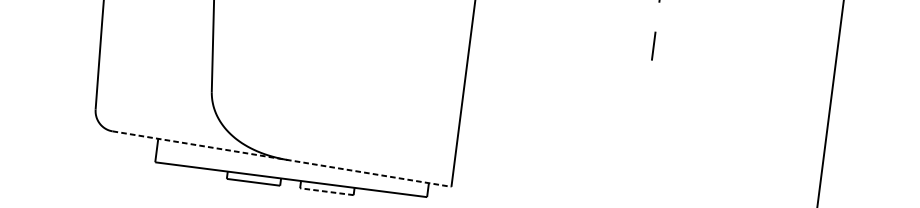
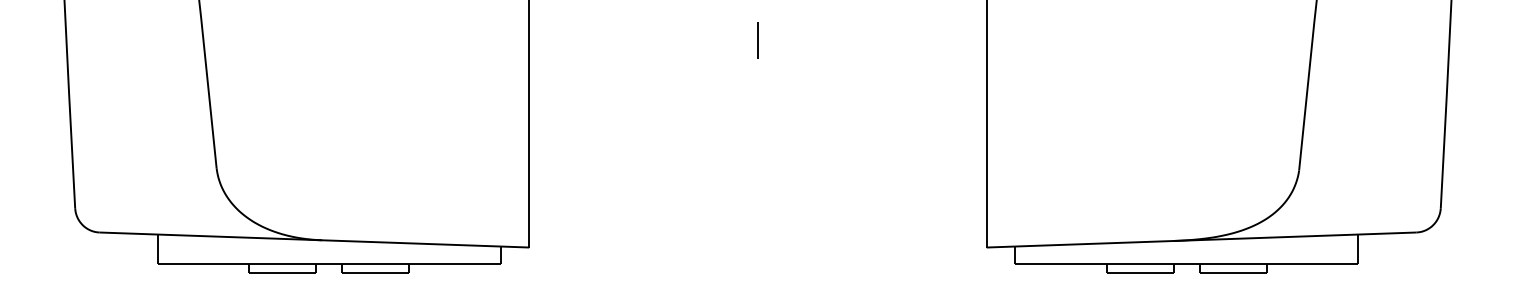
line: (282, 159) -> (314, 240), dashed -> solid
line: (327, 191) -> (375, 273), dashed -> solid

